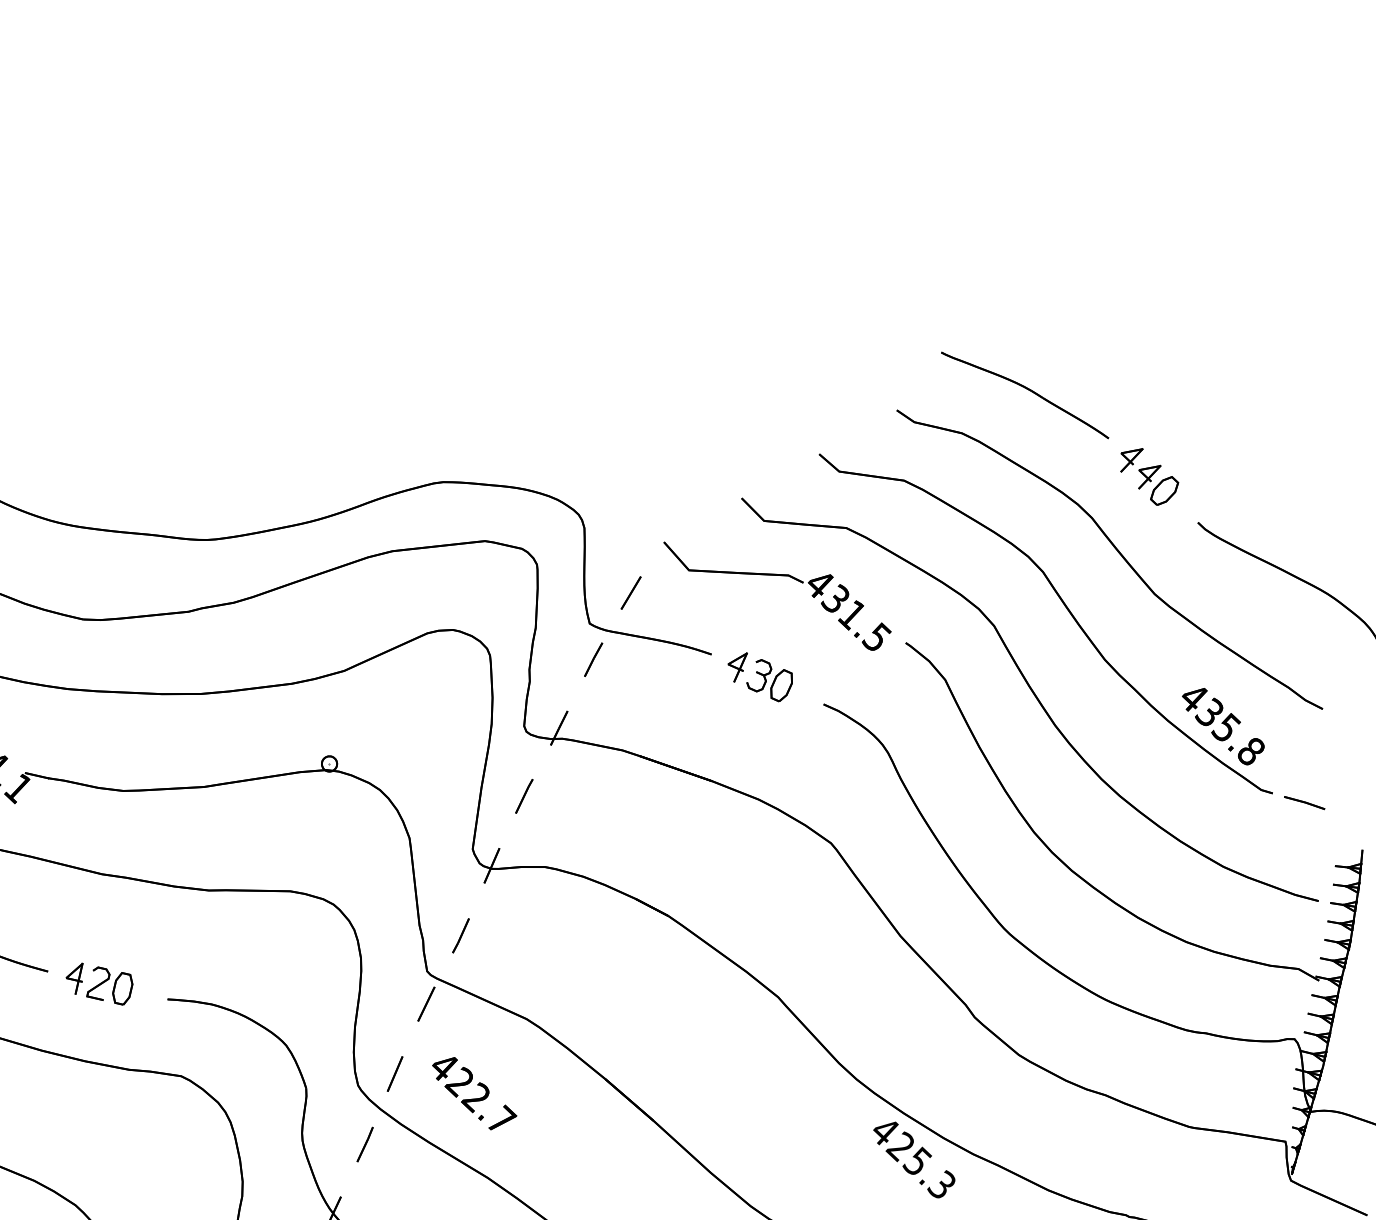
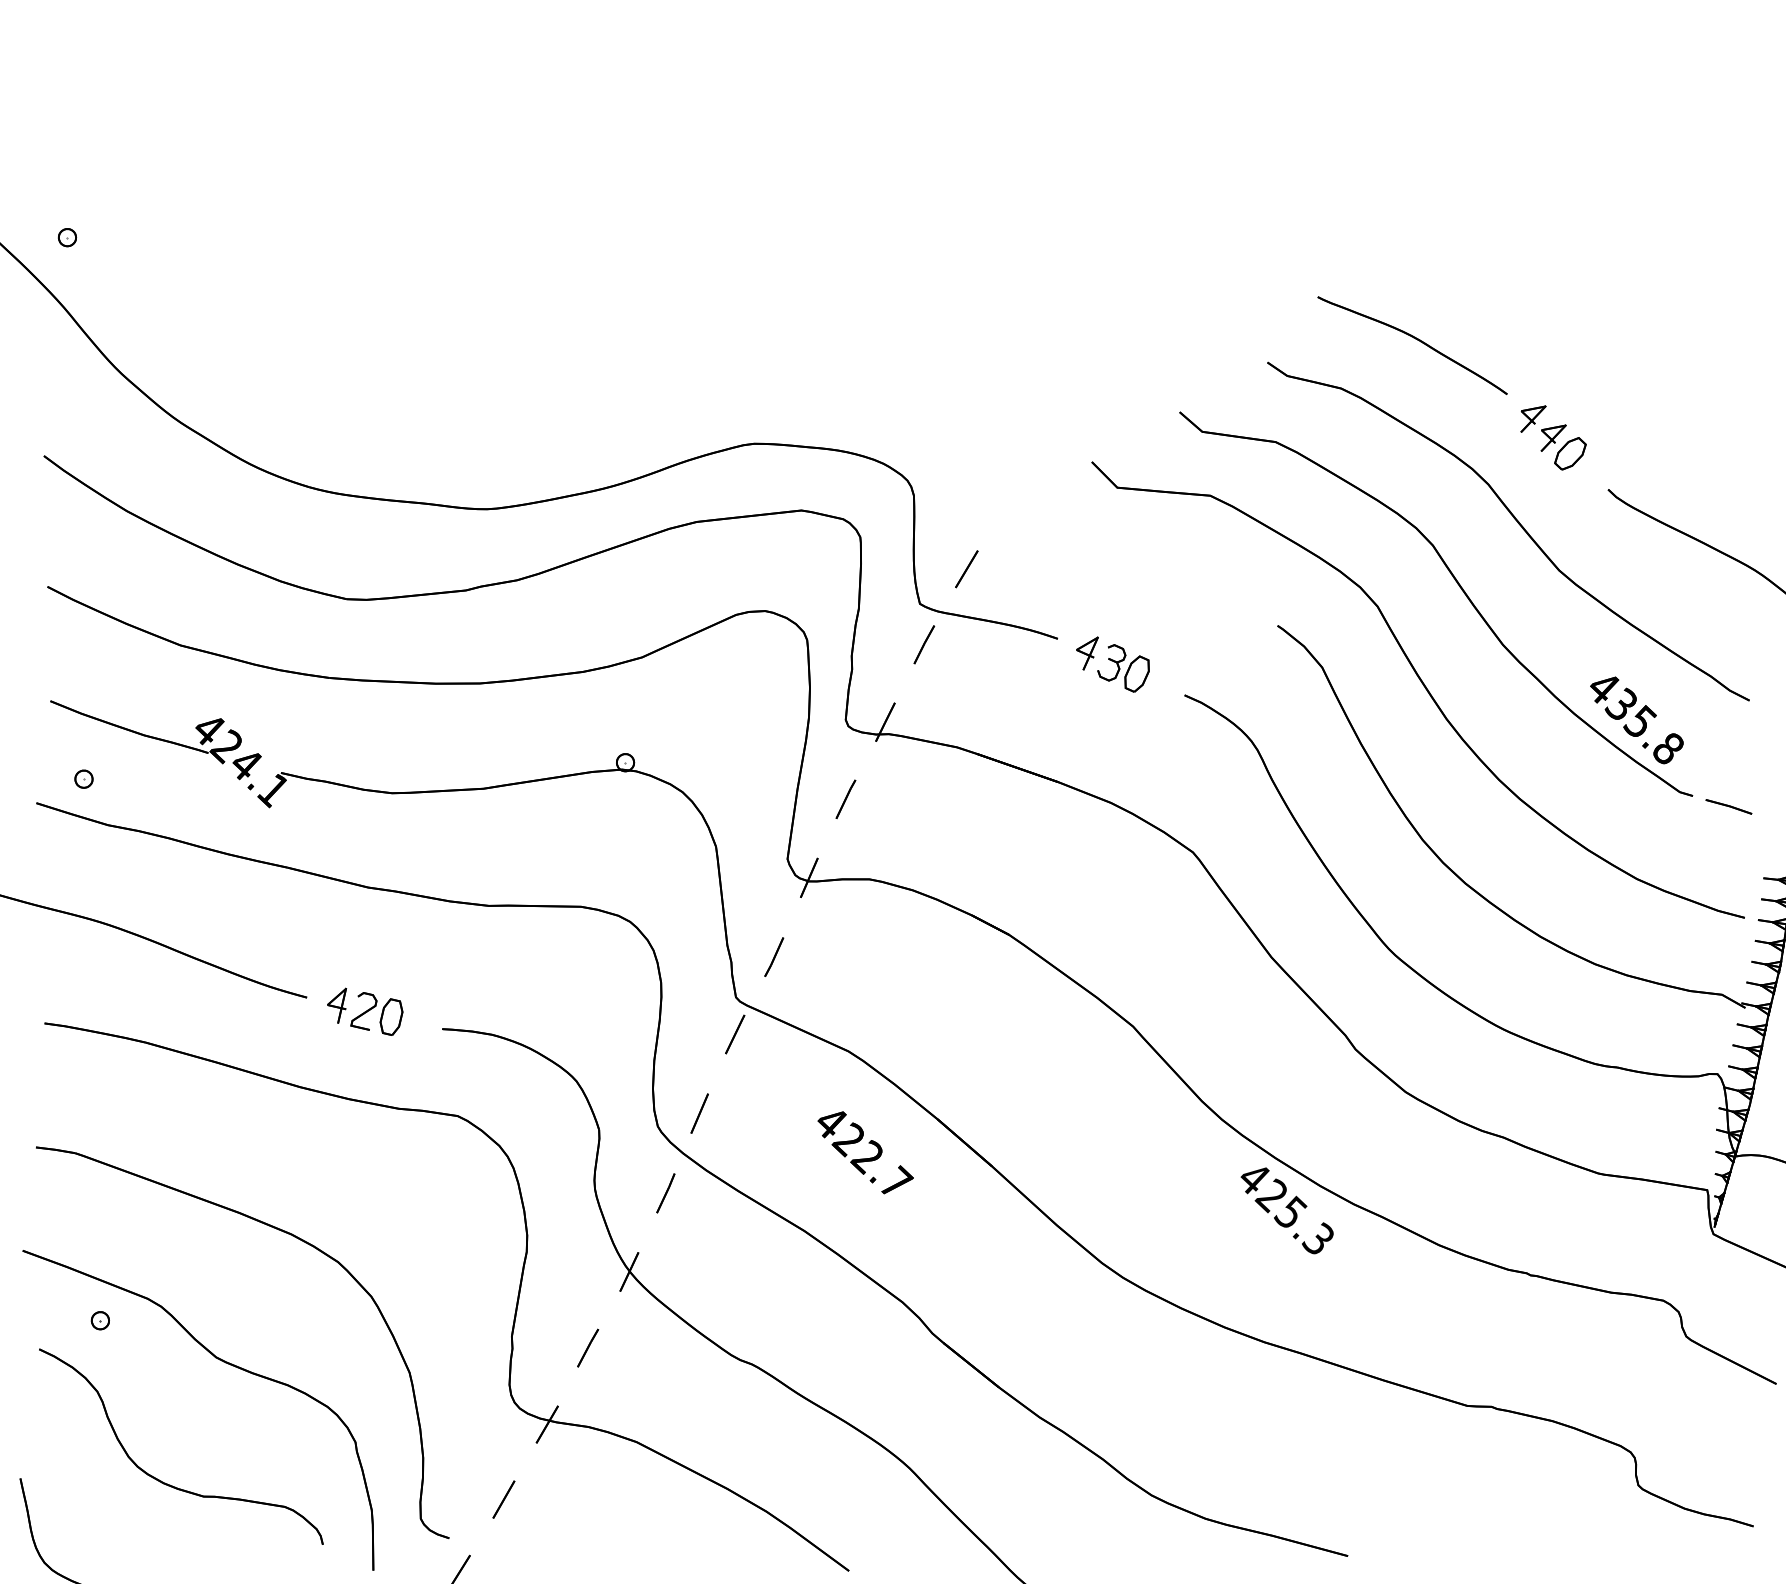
part: (777, 575) -> (1132, 549), removed
text: (474, 1093) -> (865, 1152), moved

